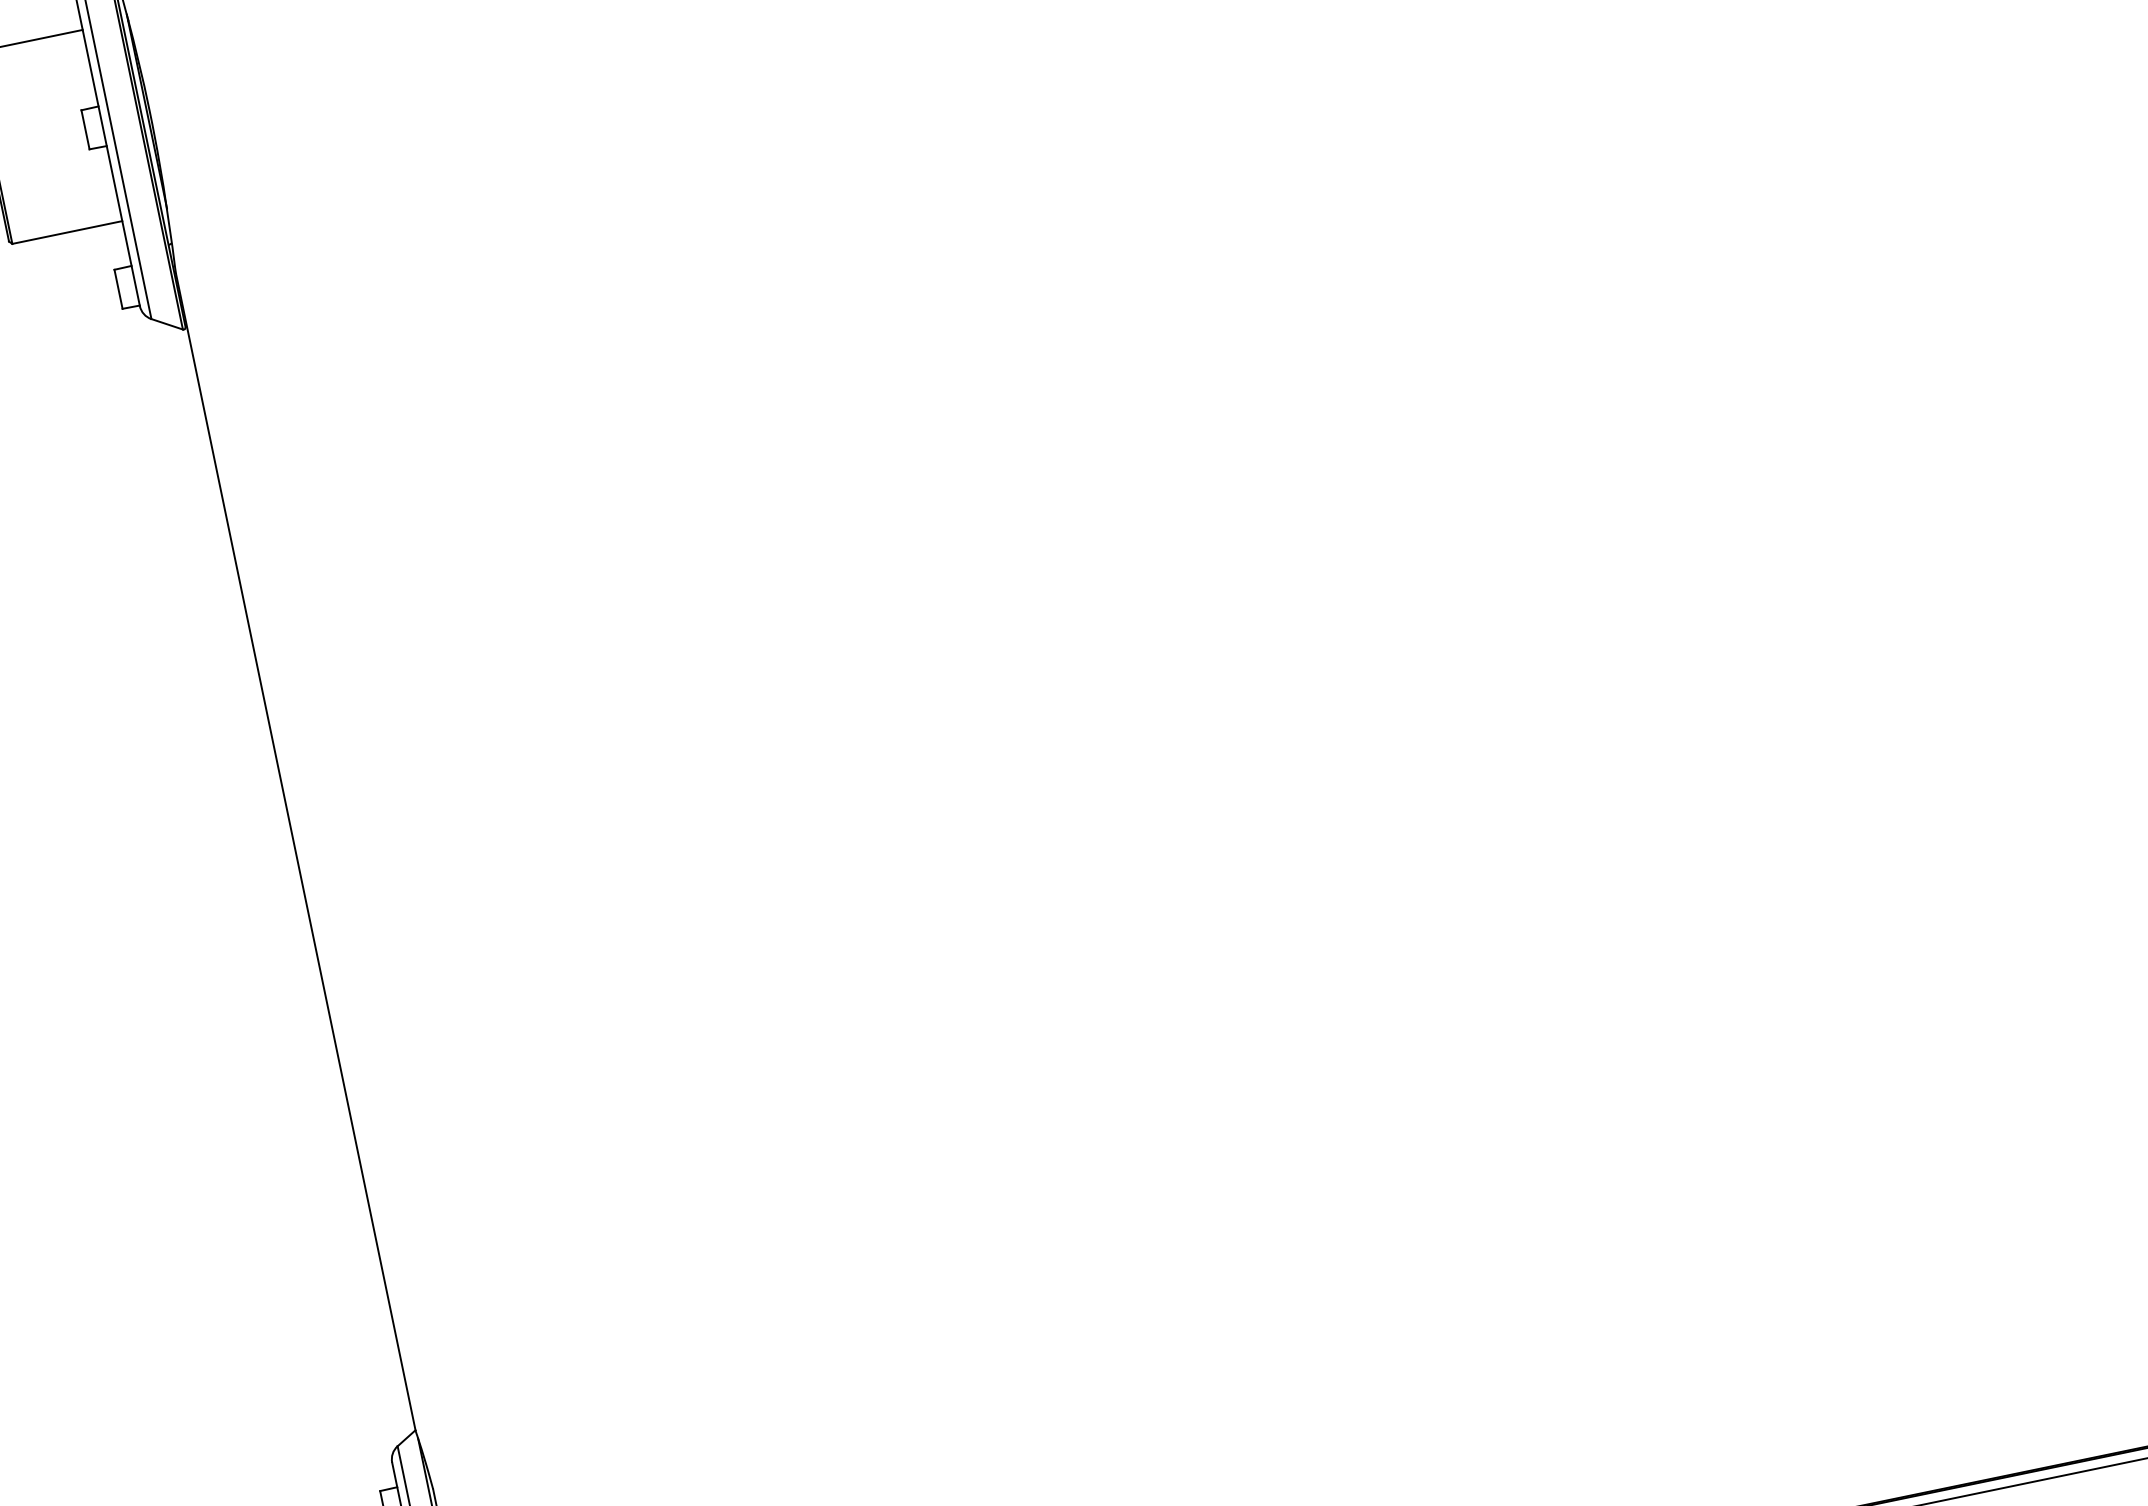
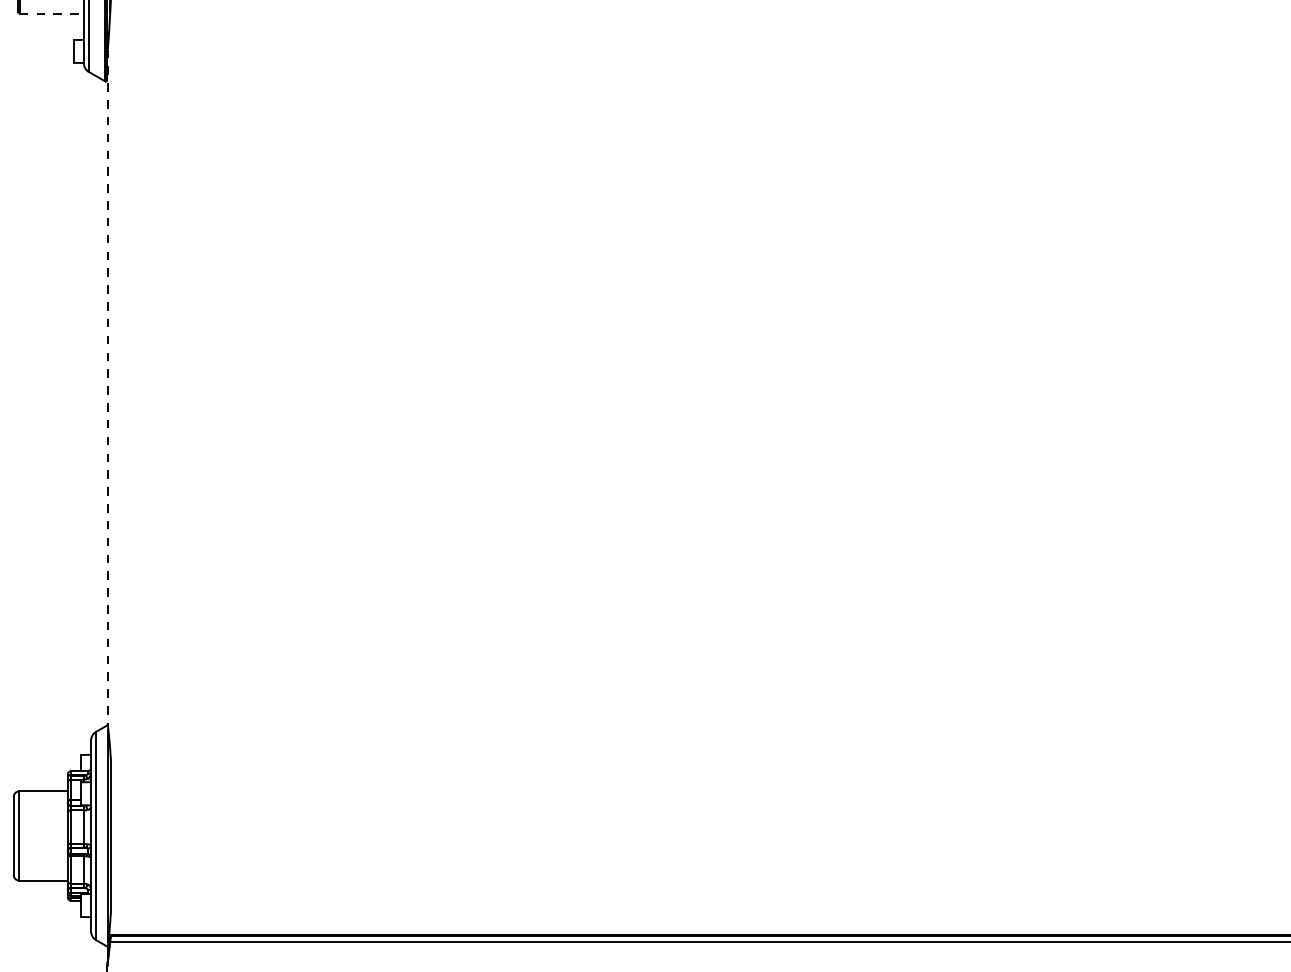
line: (68, 231) -> (52, 13), solid -> dashed
line: (295, 852) -> (107, 387), solid -> dashed

